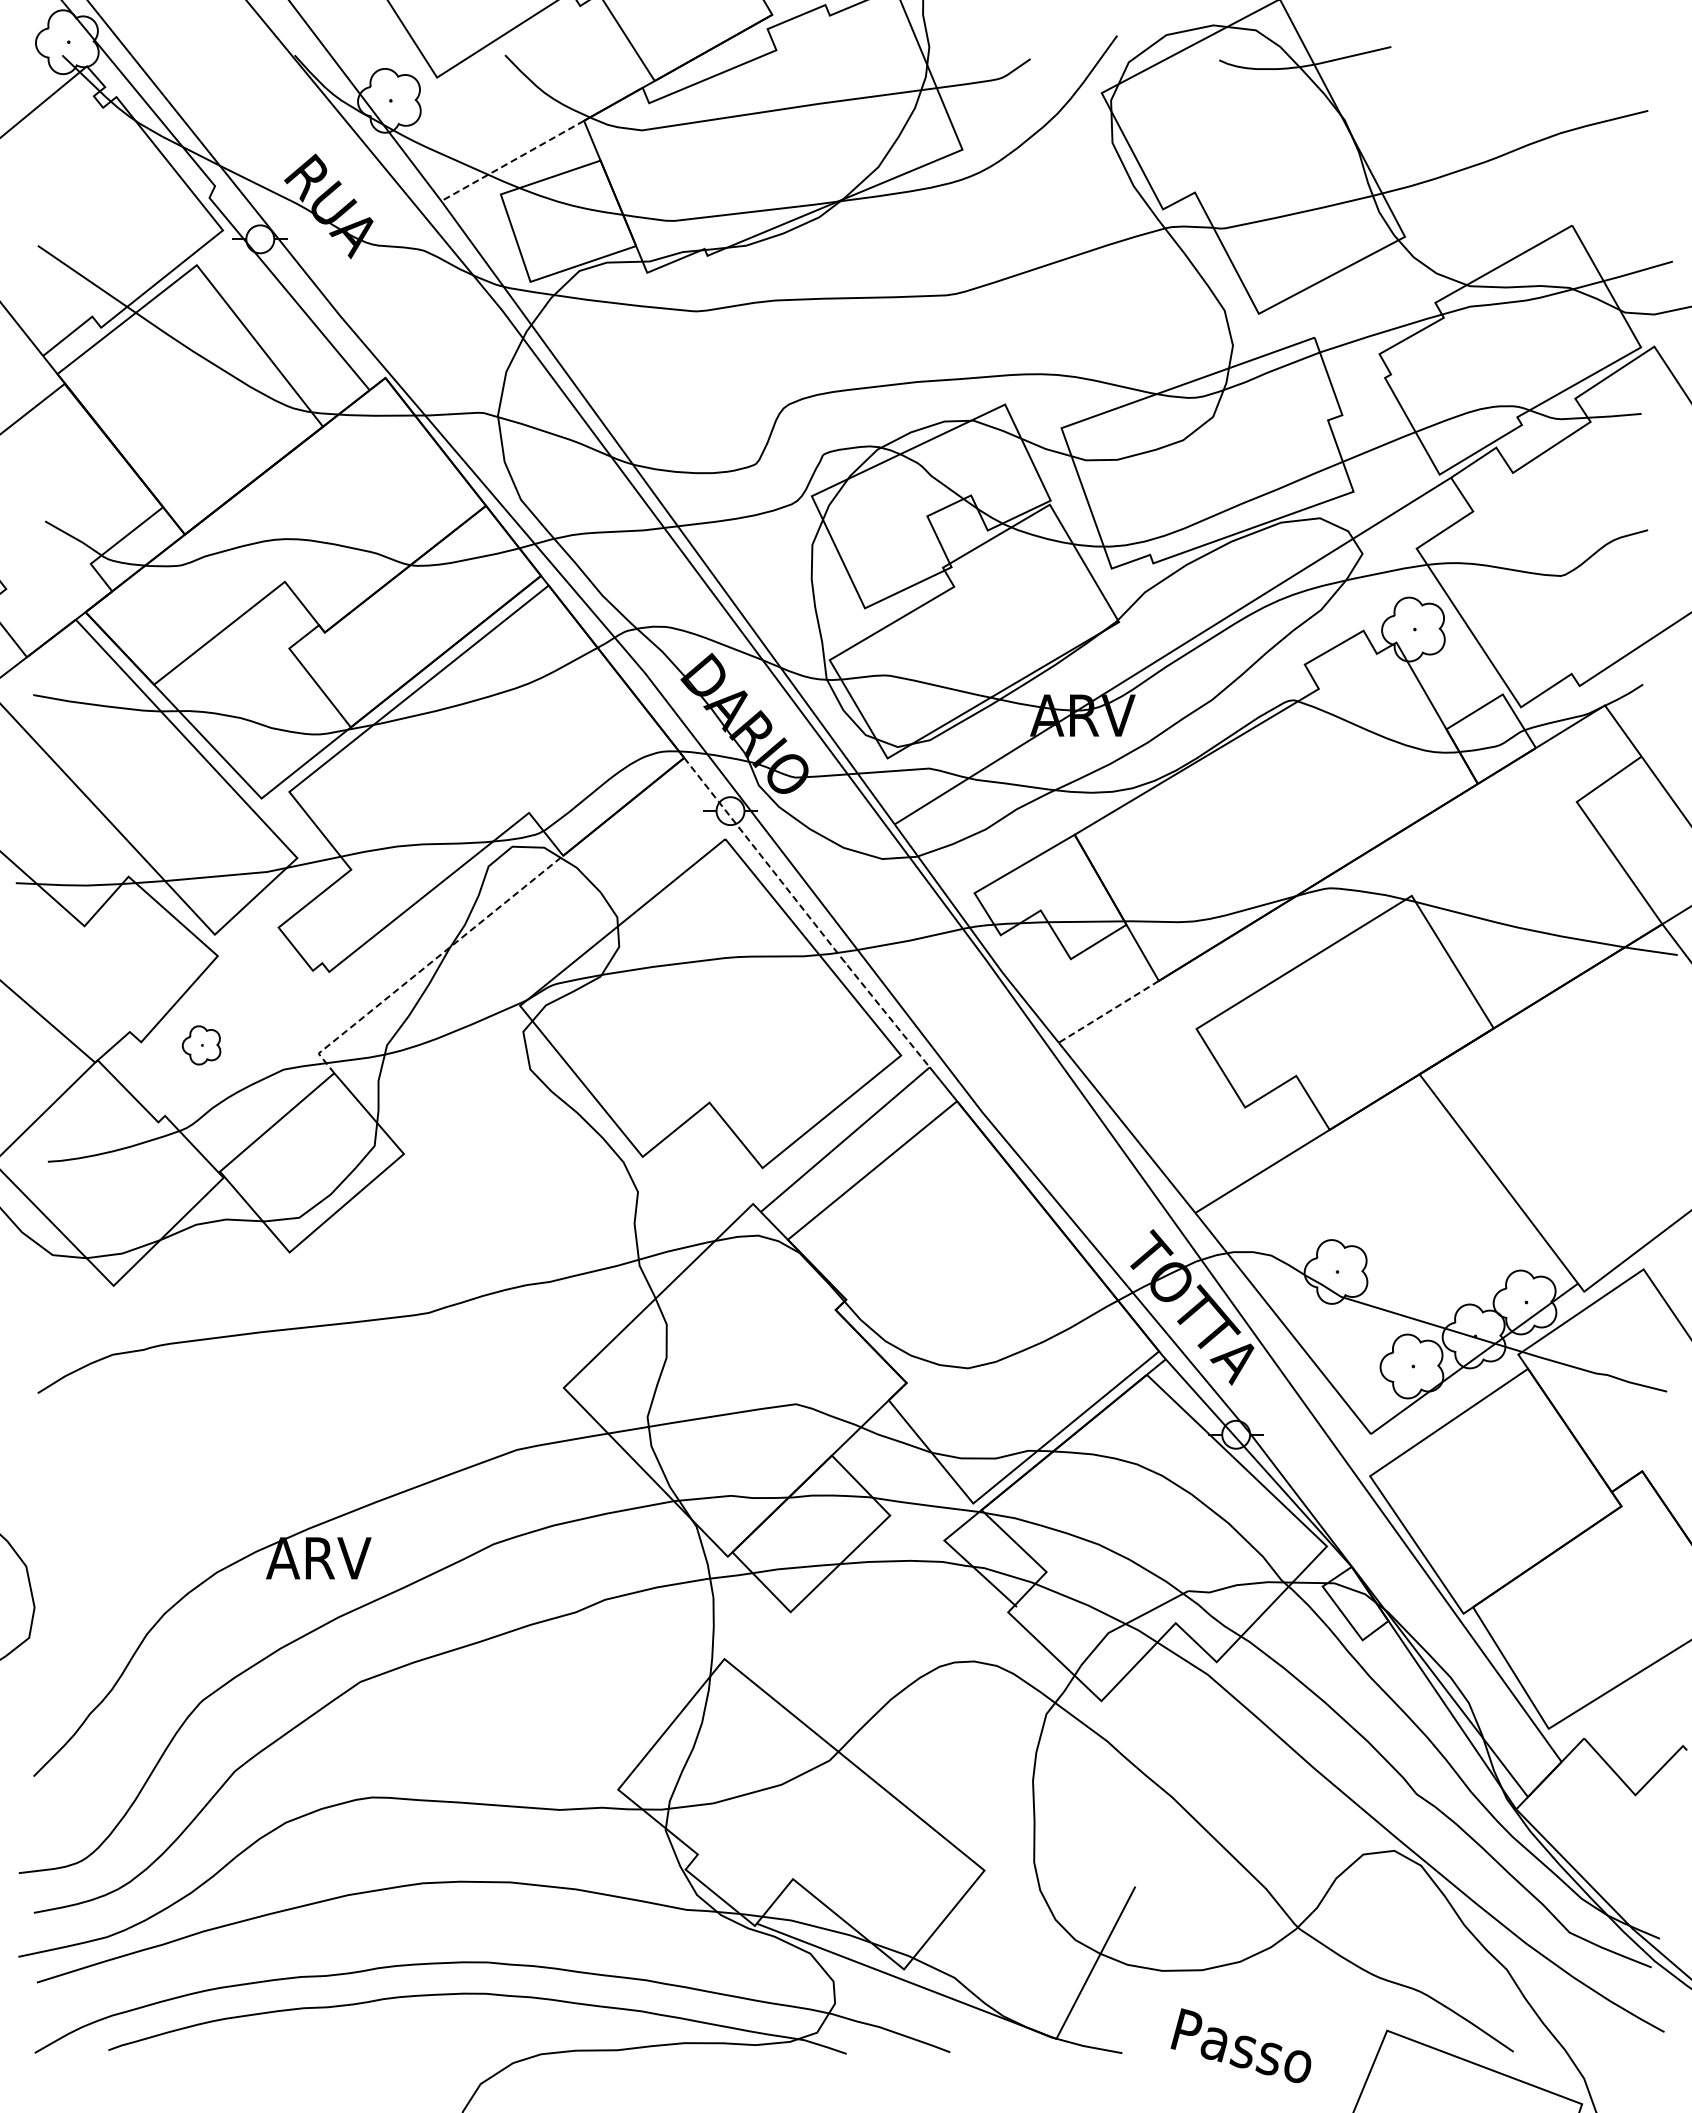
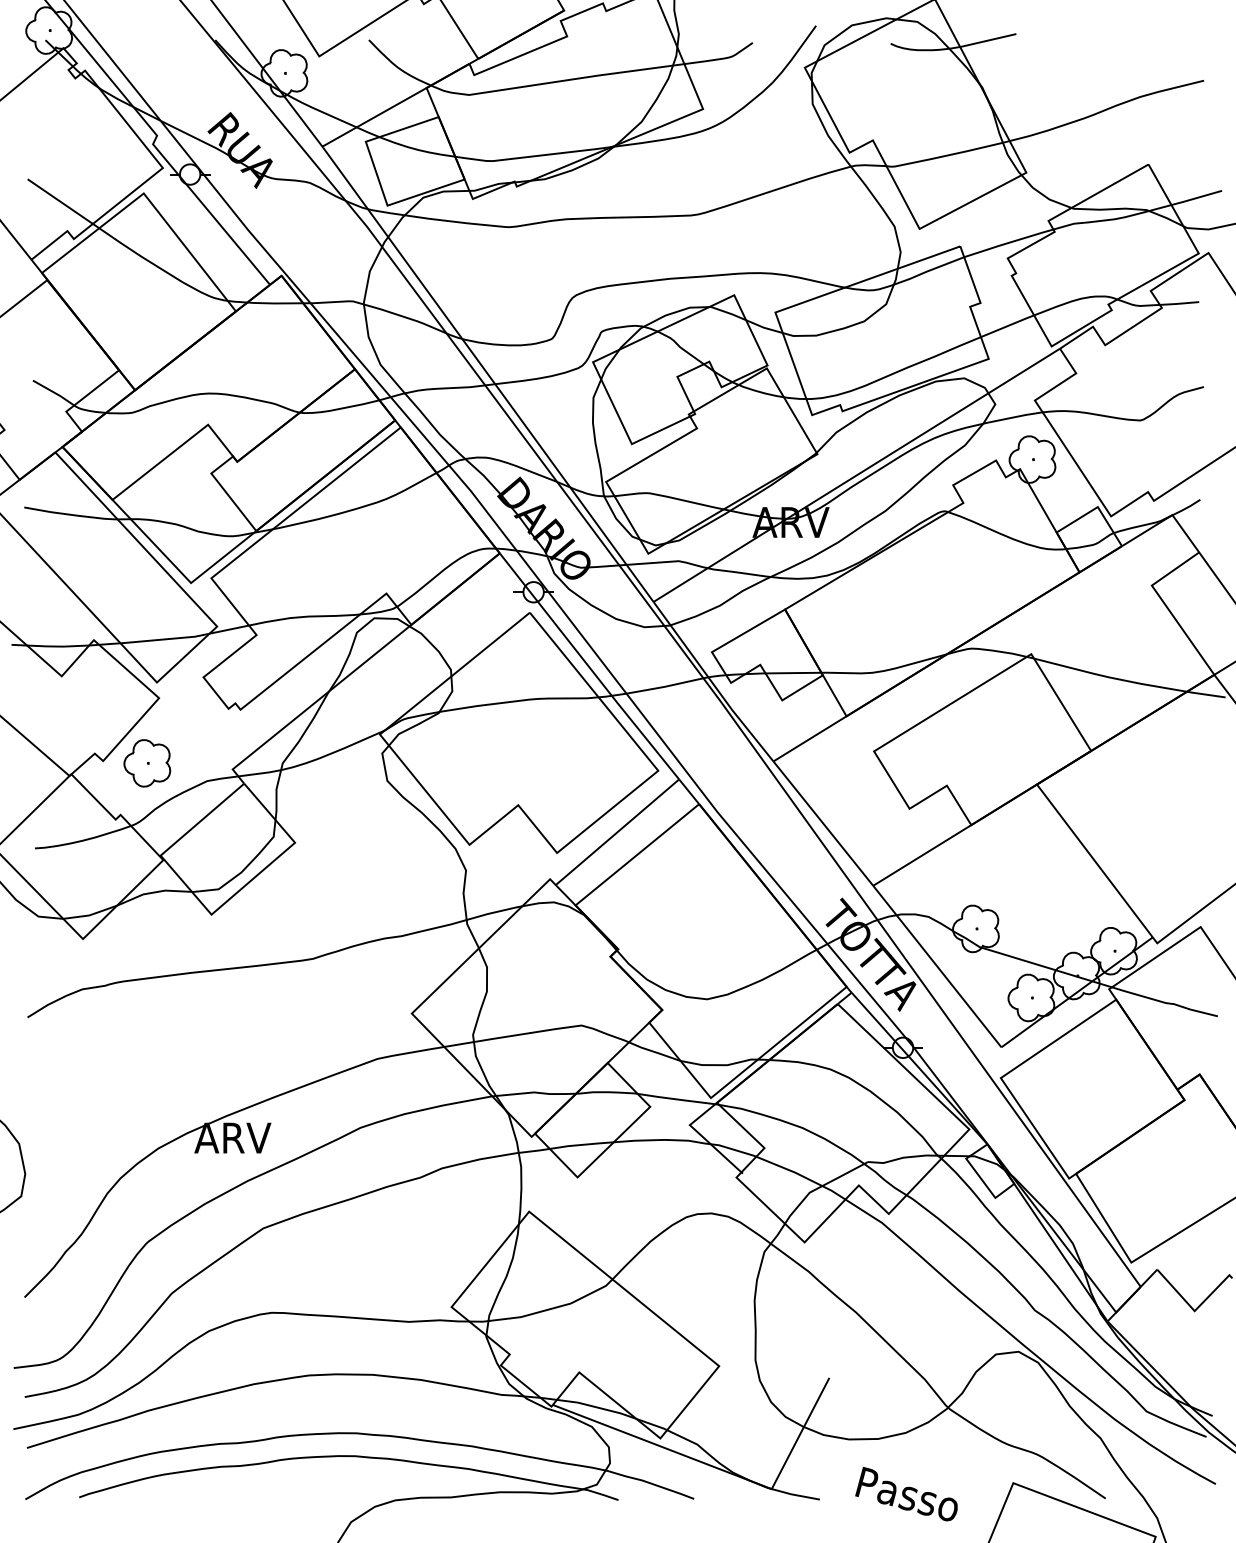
line: (512, 160) -> (374, 116), dashed -> solid
line: (807, 914) -> (589, 667), dashed -> solid
line: (430, 963) -> (314, 703), dashed -> solid
line: (1108, 1011) -> (809, 738), dashed -> solid
part: (201, 1045) -> (147, 763), size x1.67

